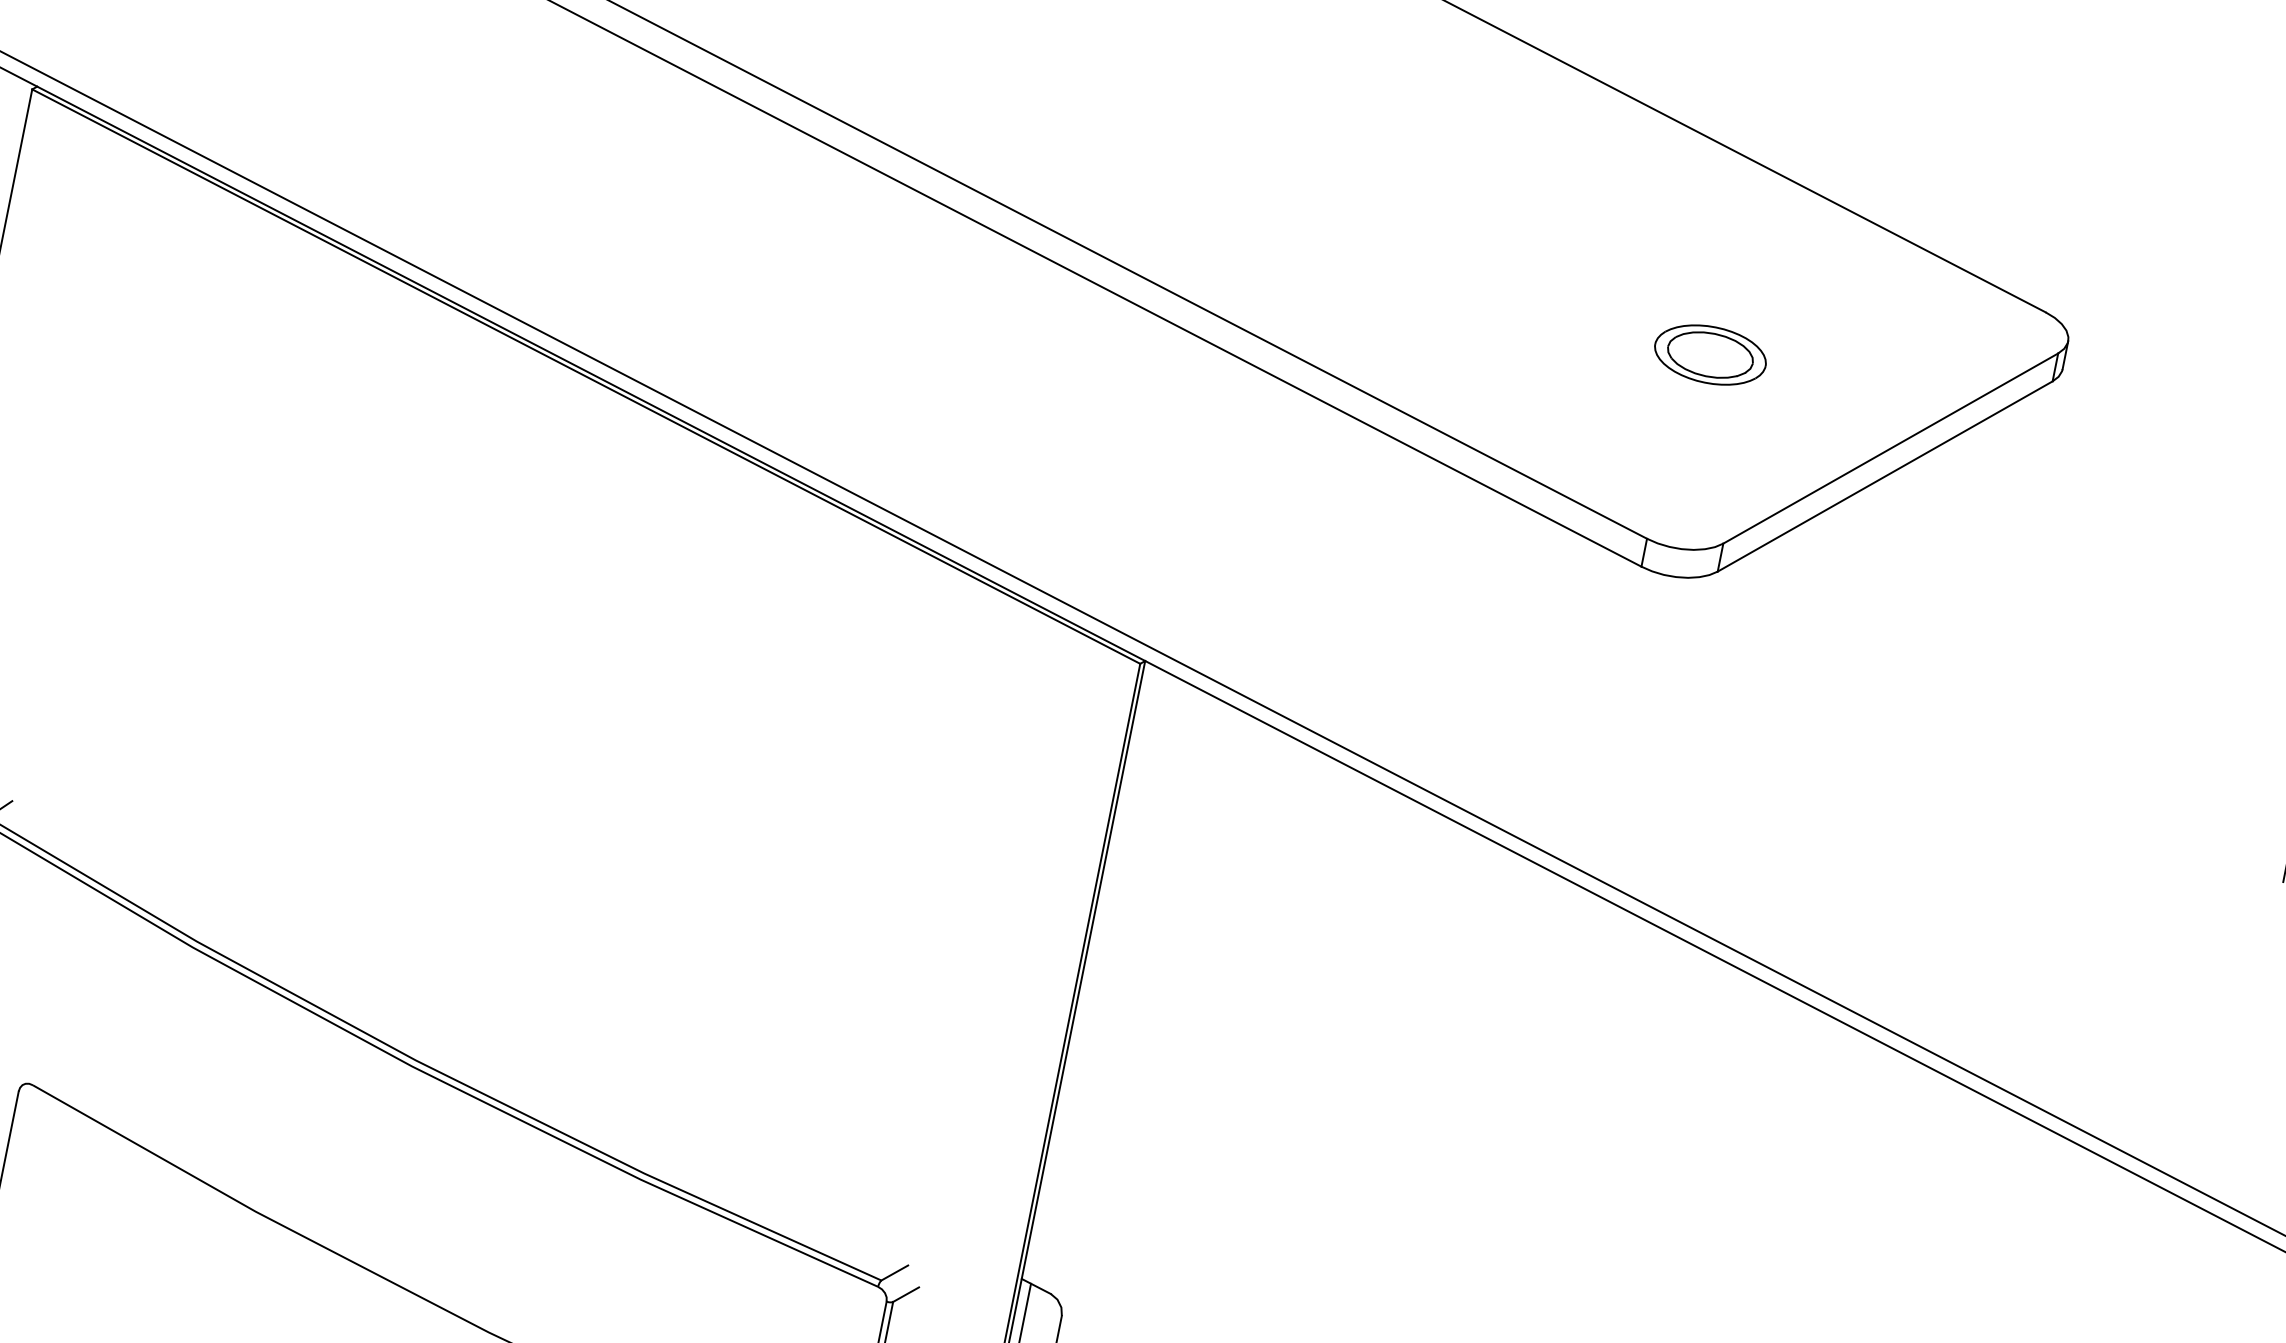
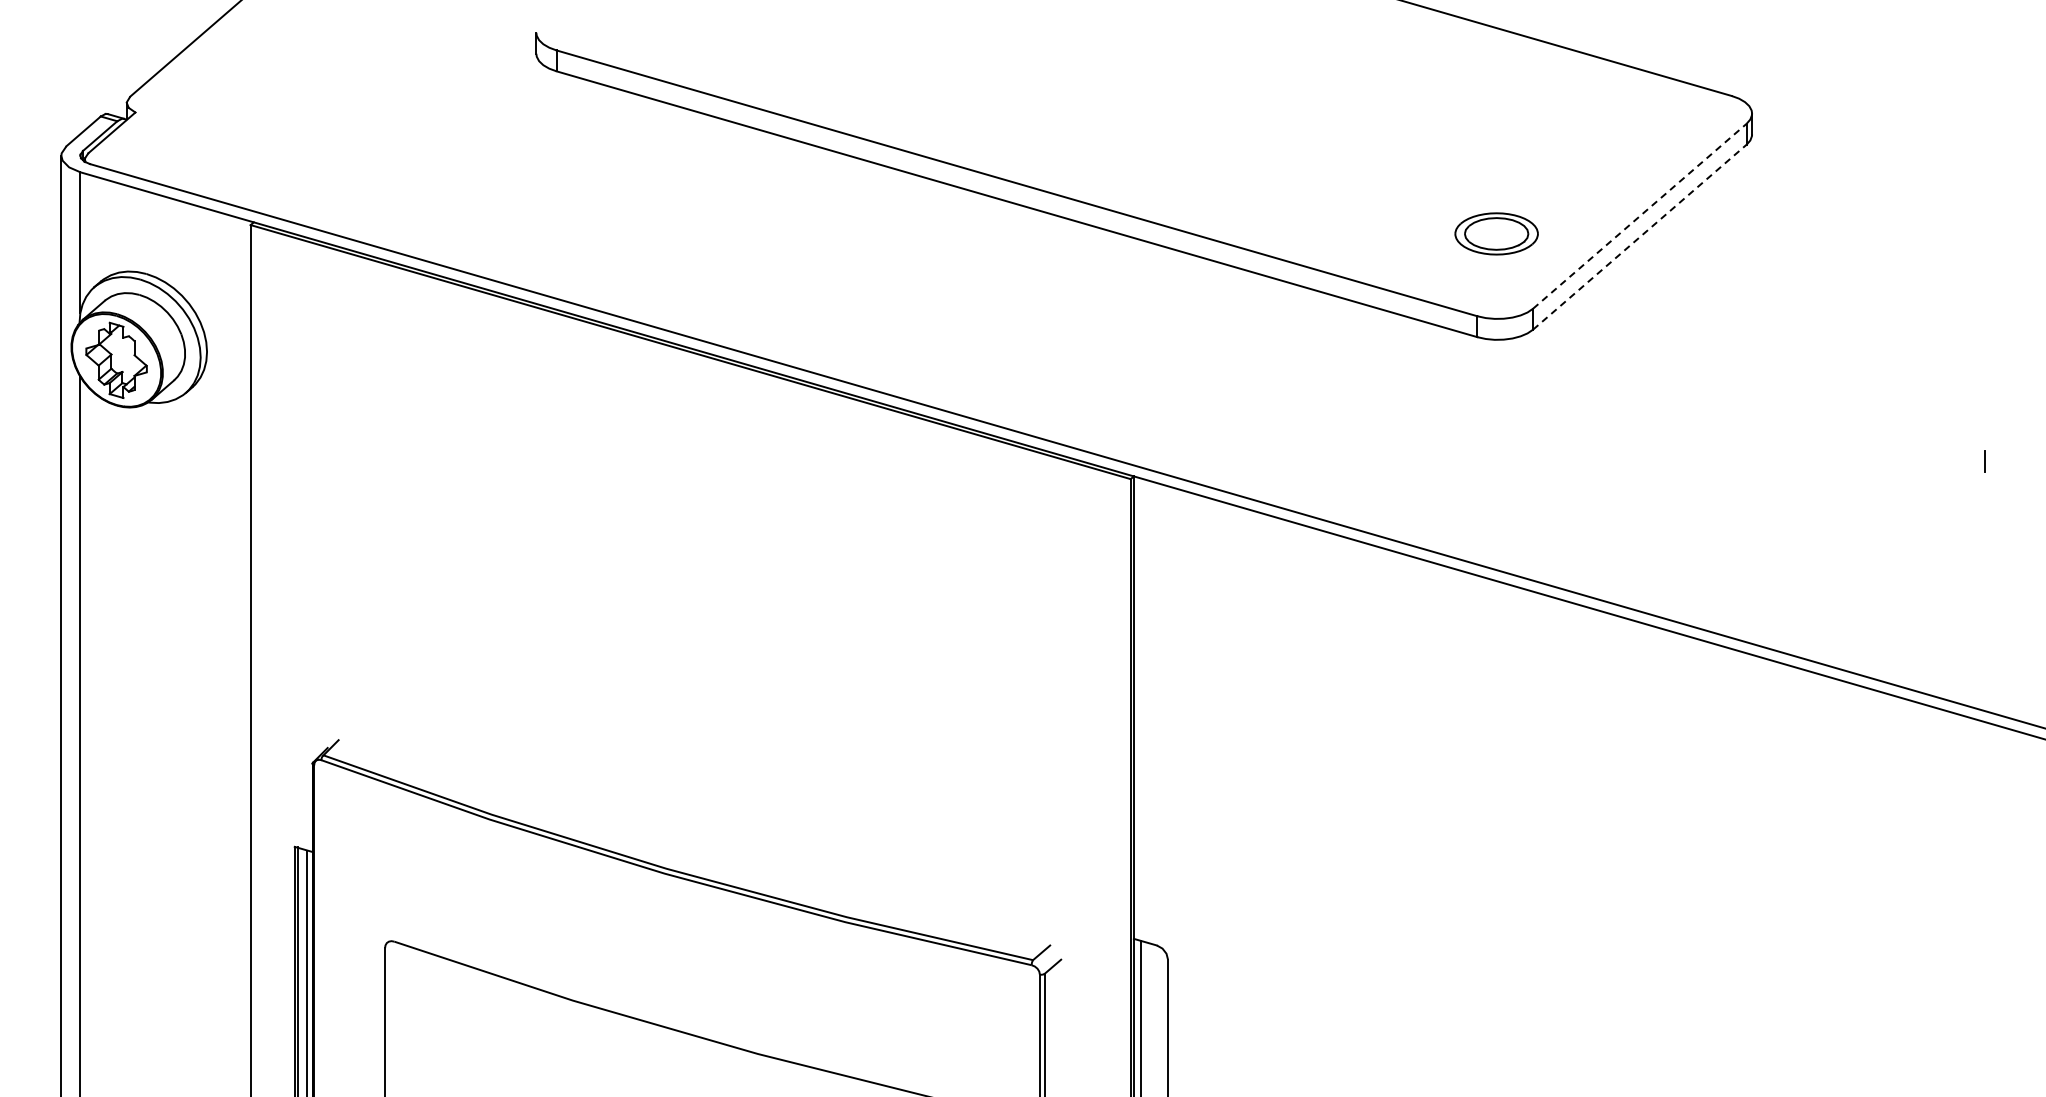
part: (1710, 354) -> (1496, 233), moved
line: (1891, 447) -> (1640, 215), solid -> dashed
line: (1886, 475) -> (1640, 236), solid -> dashed

